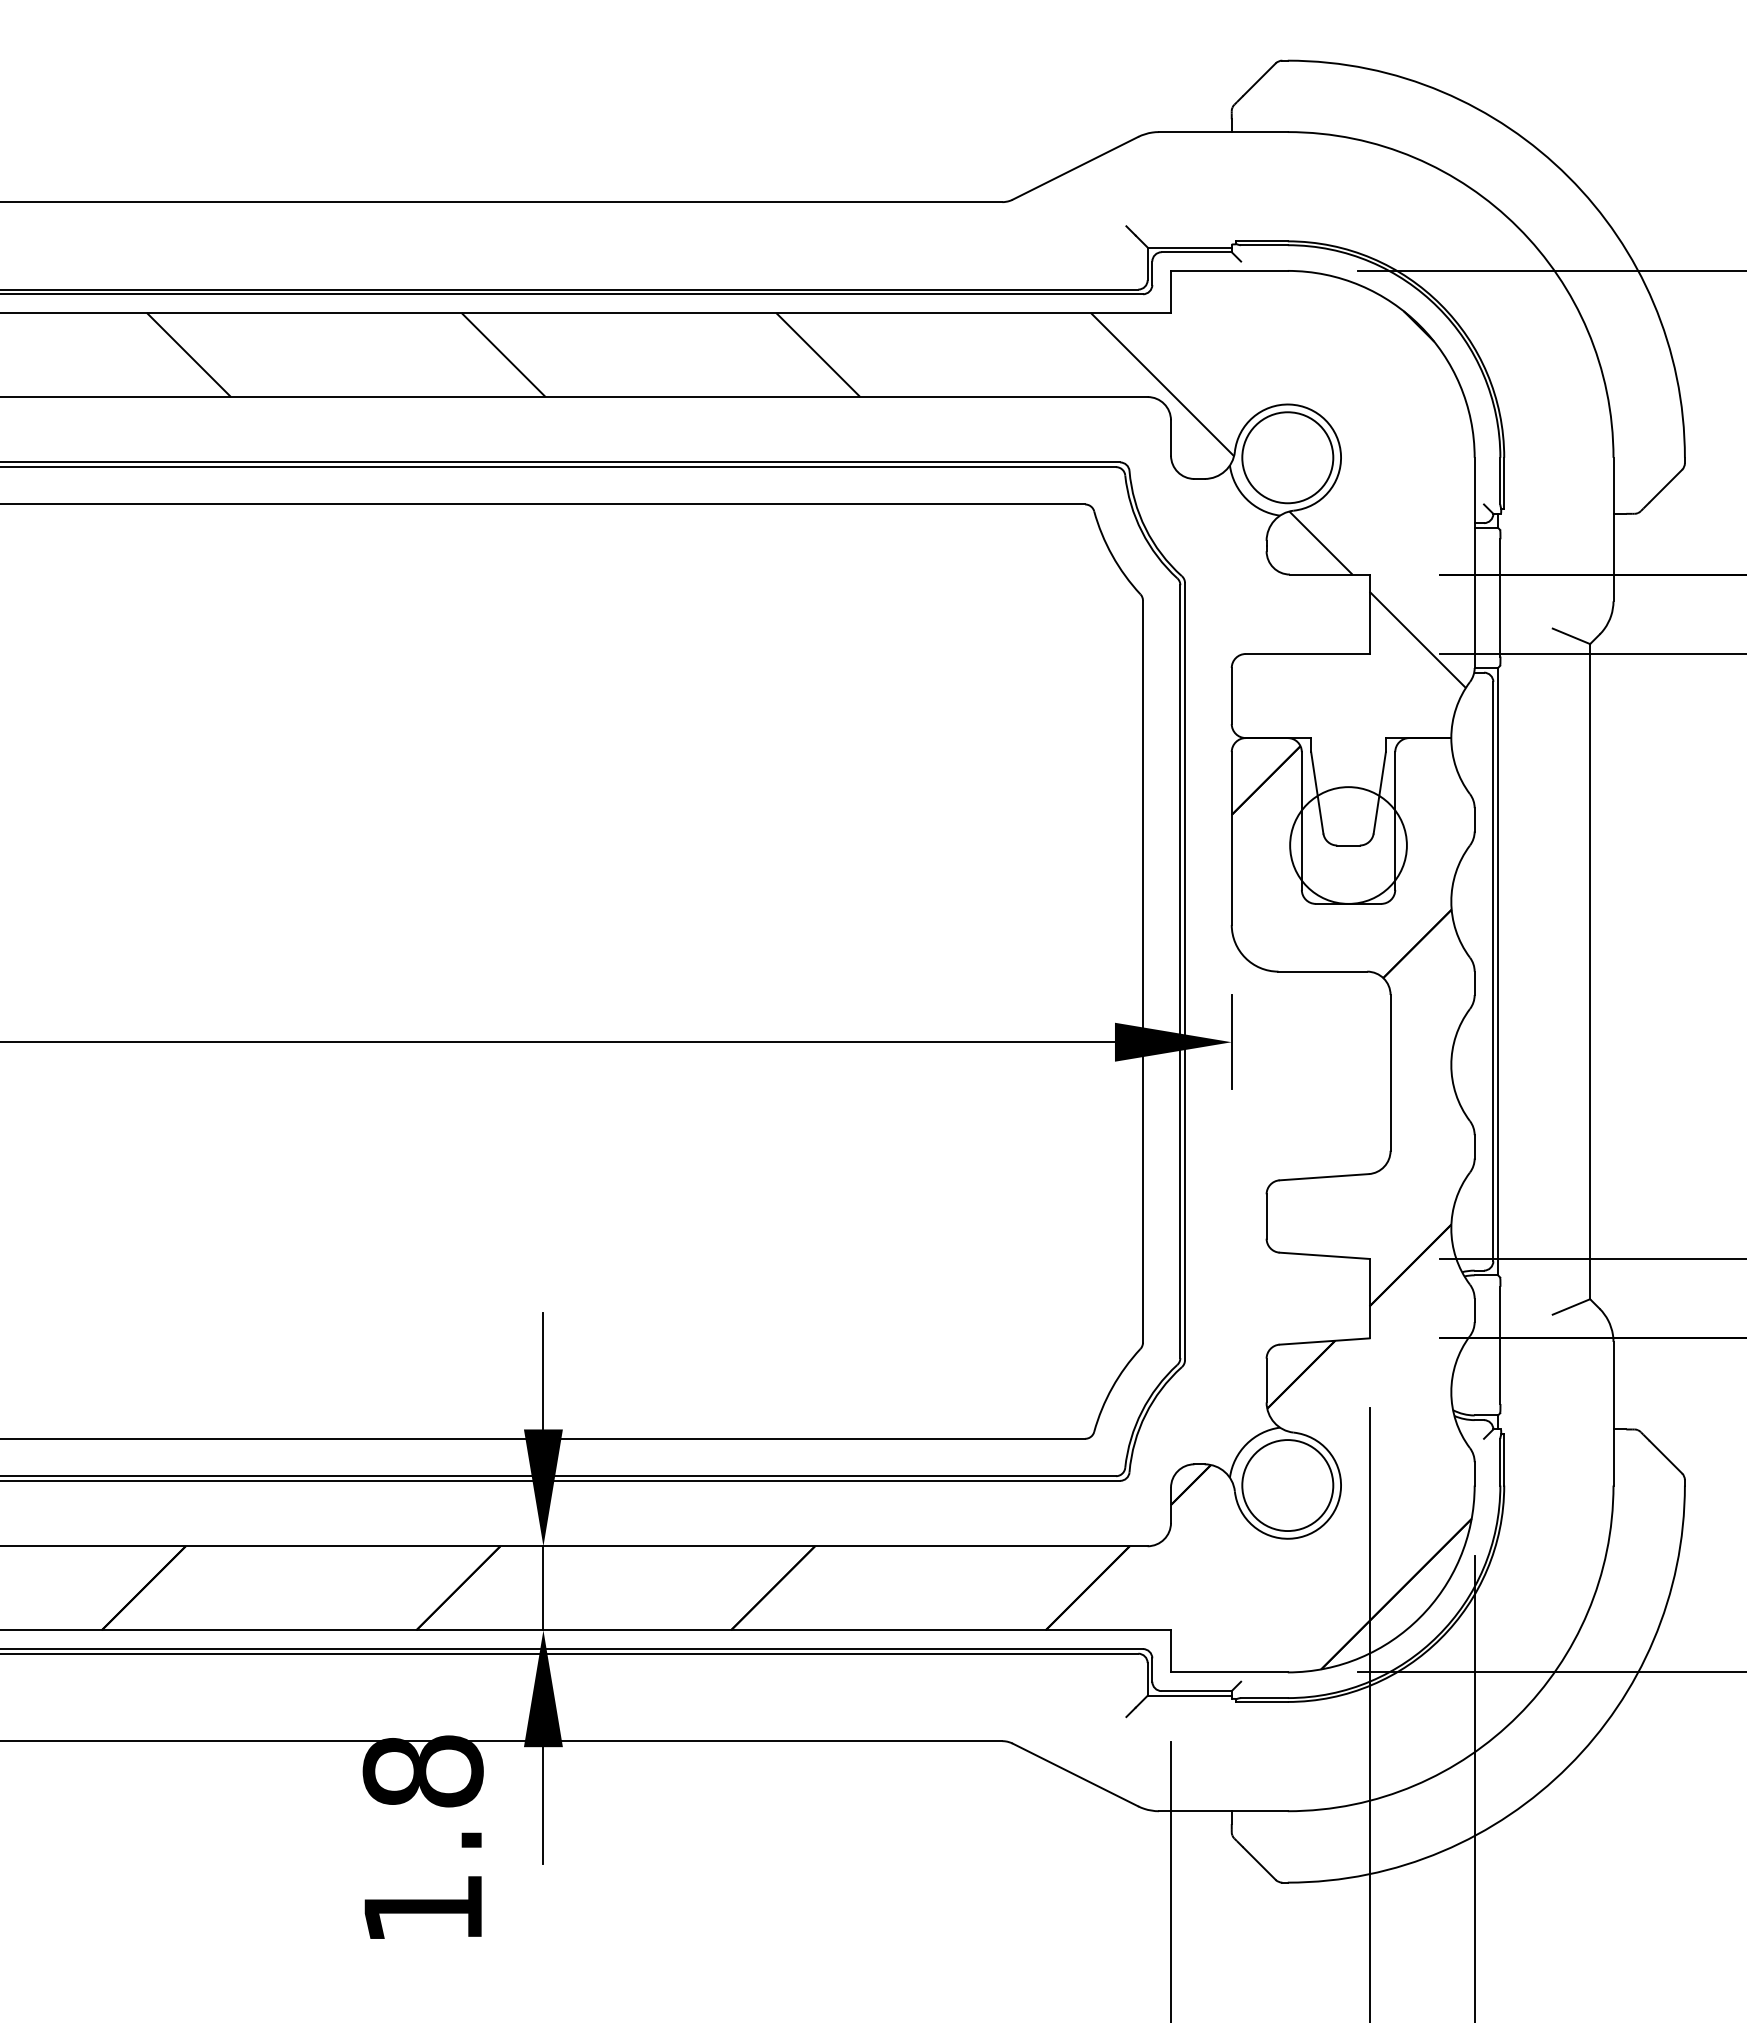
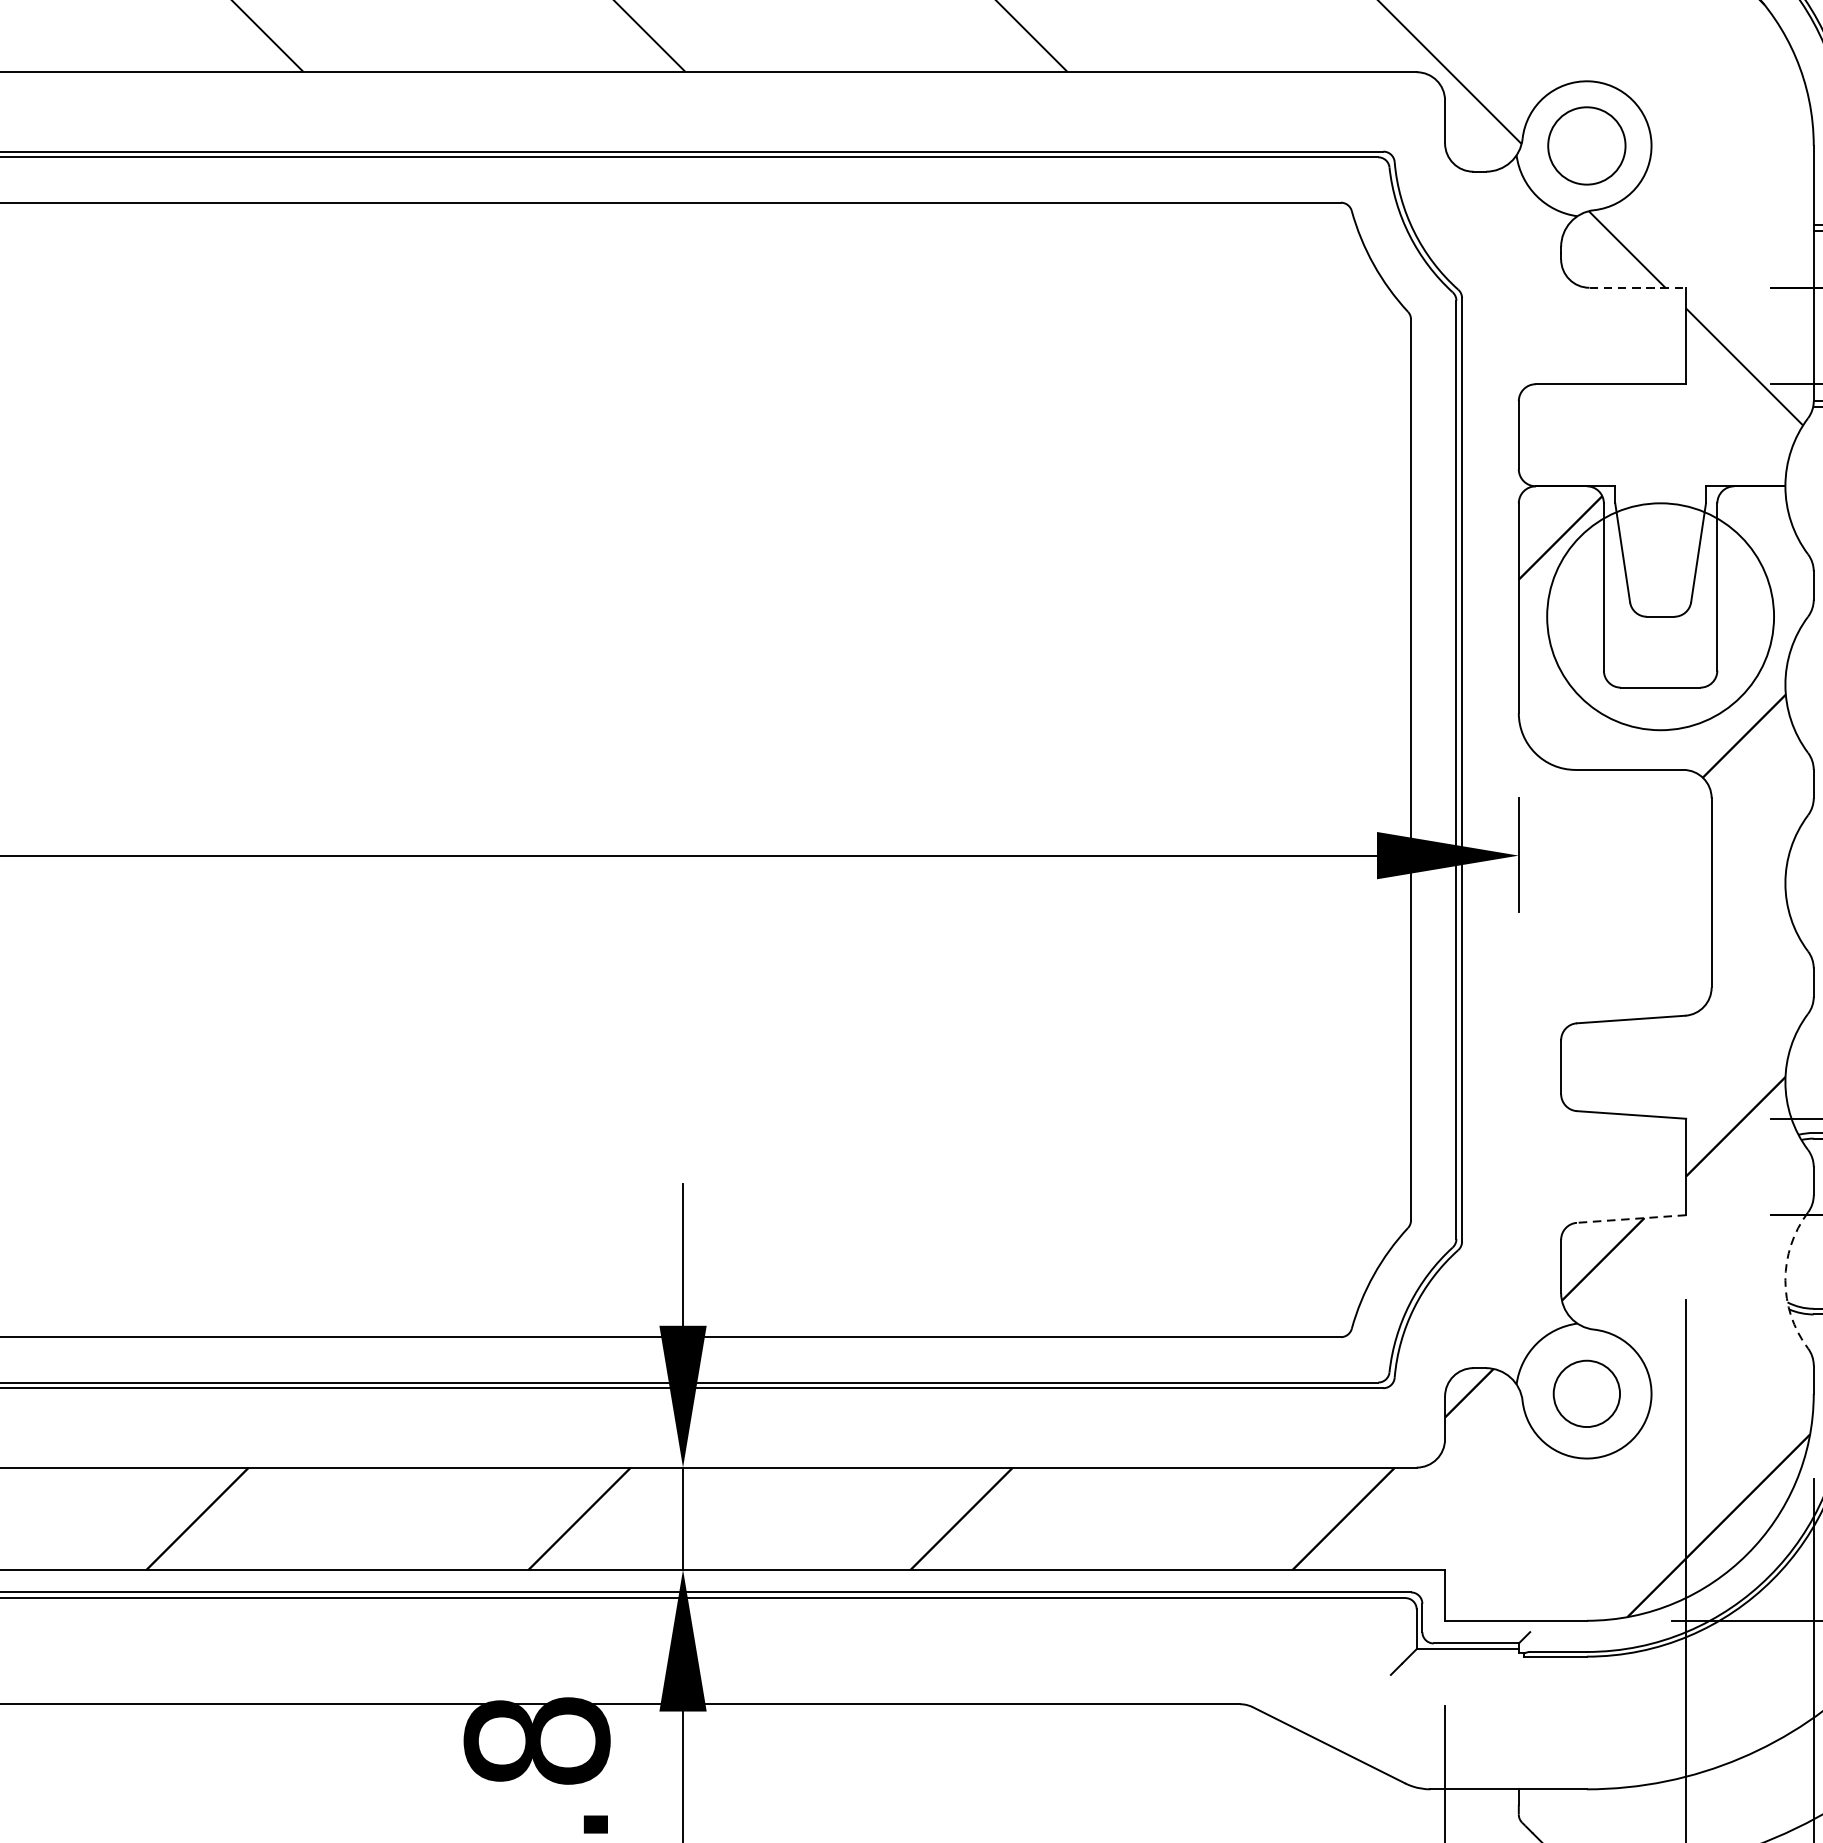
circle: (1287, 457) -> (1586, 145), size x0.7
line: (1329, 574) -> (1637, 287), solid -> dashed
circle: (1348, 845) -> (1660, 616), size x1.6
line: (1324, 1341) -> (1631, 1218), solid -> dashed
arc: (1451, 1392) -> (1785, 1280), solid -> dashed
circle: (1287, 1485) -> (1586, 1393), size x0.6

